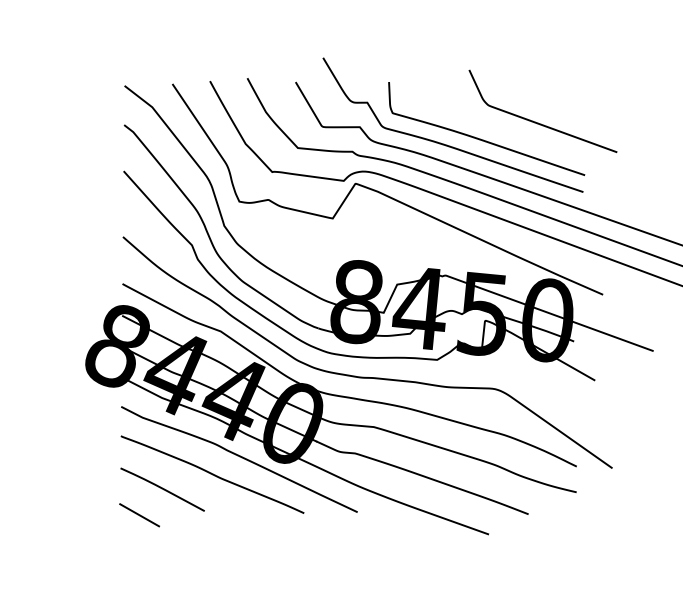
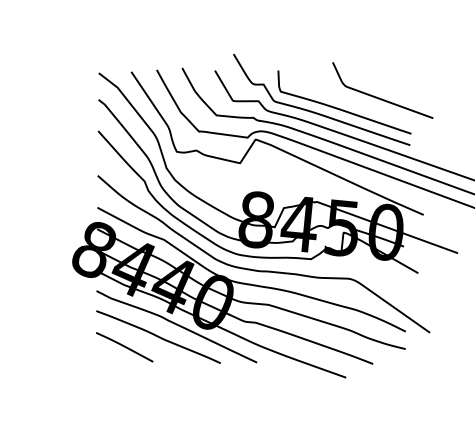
line: (138, 515) -> (108, 364), removed

